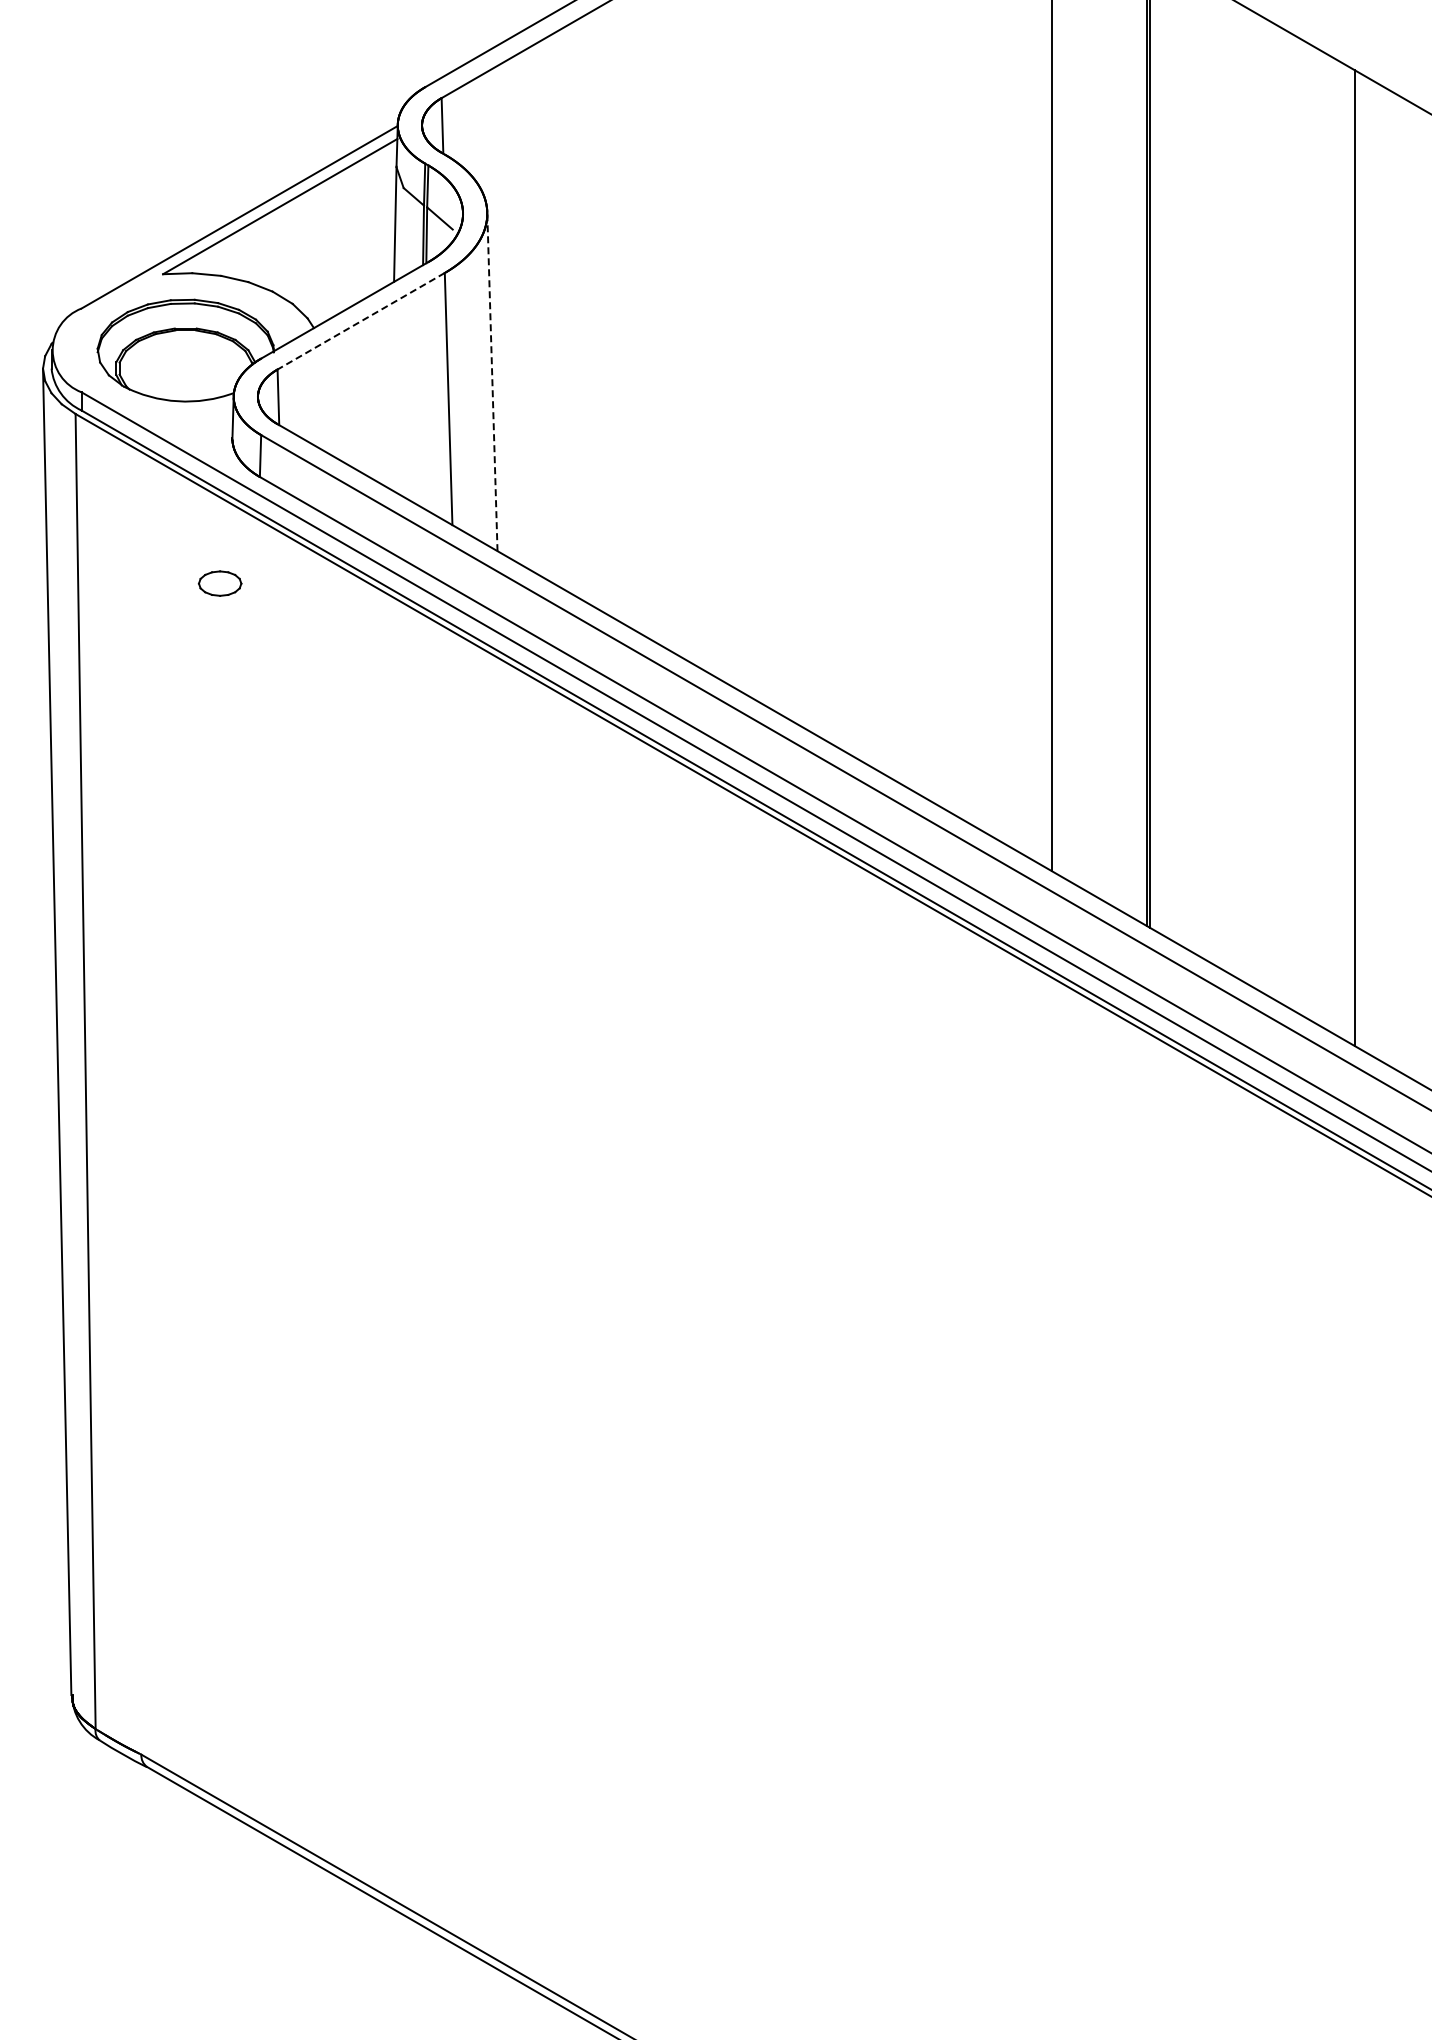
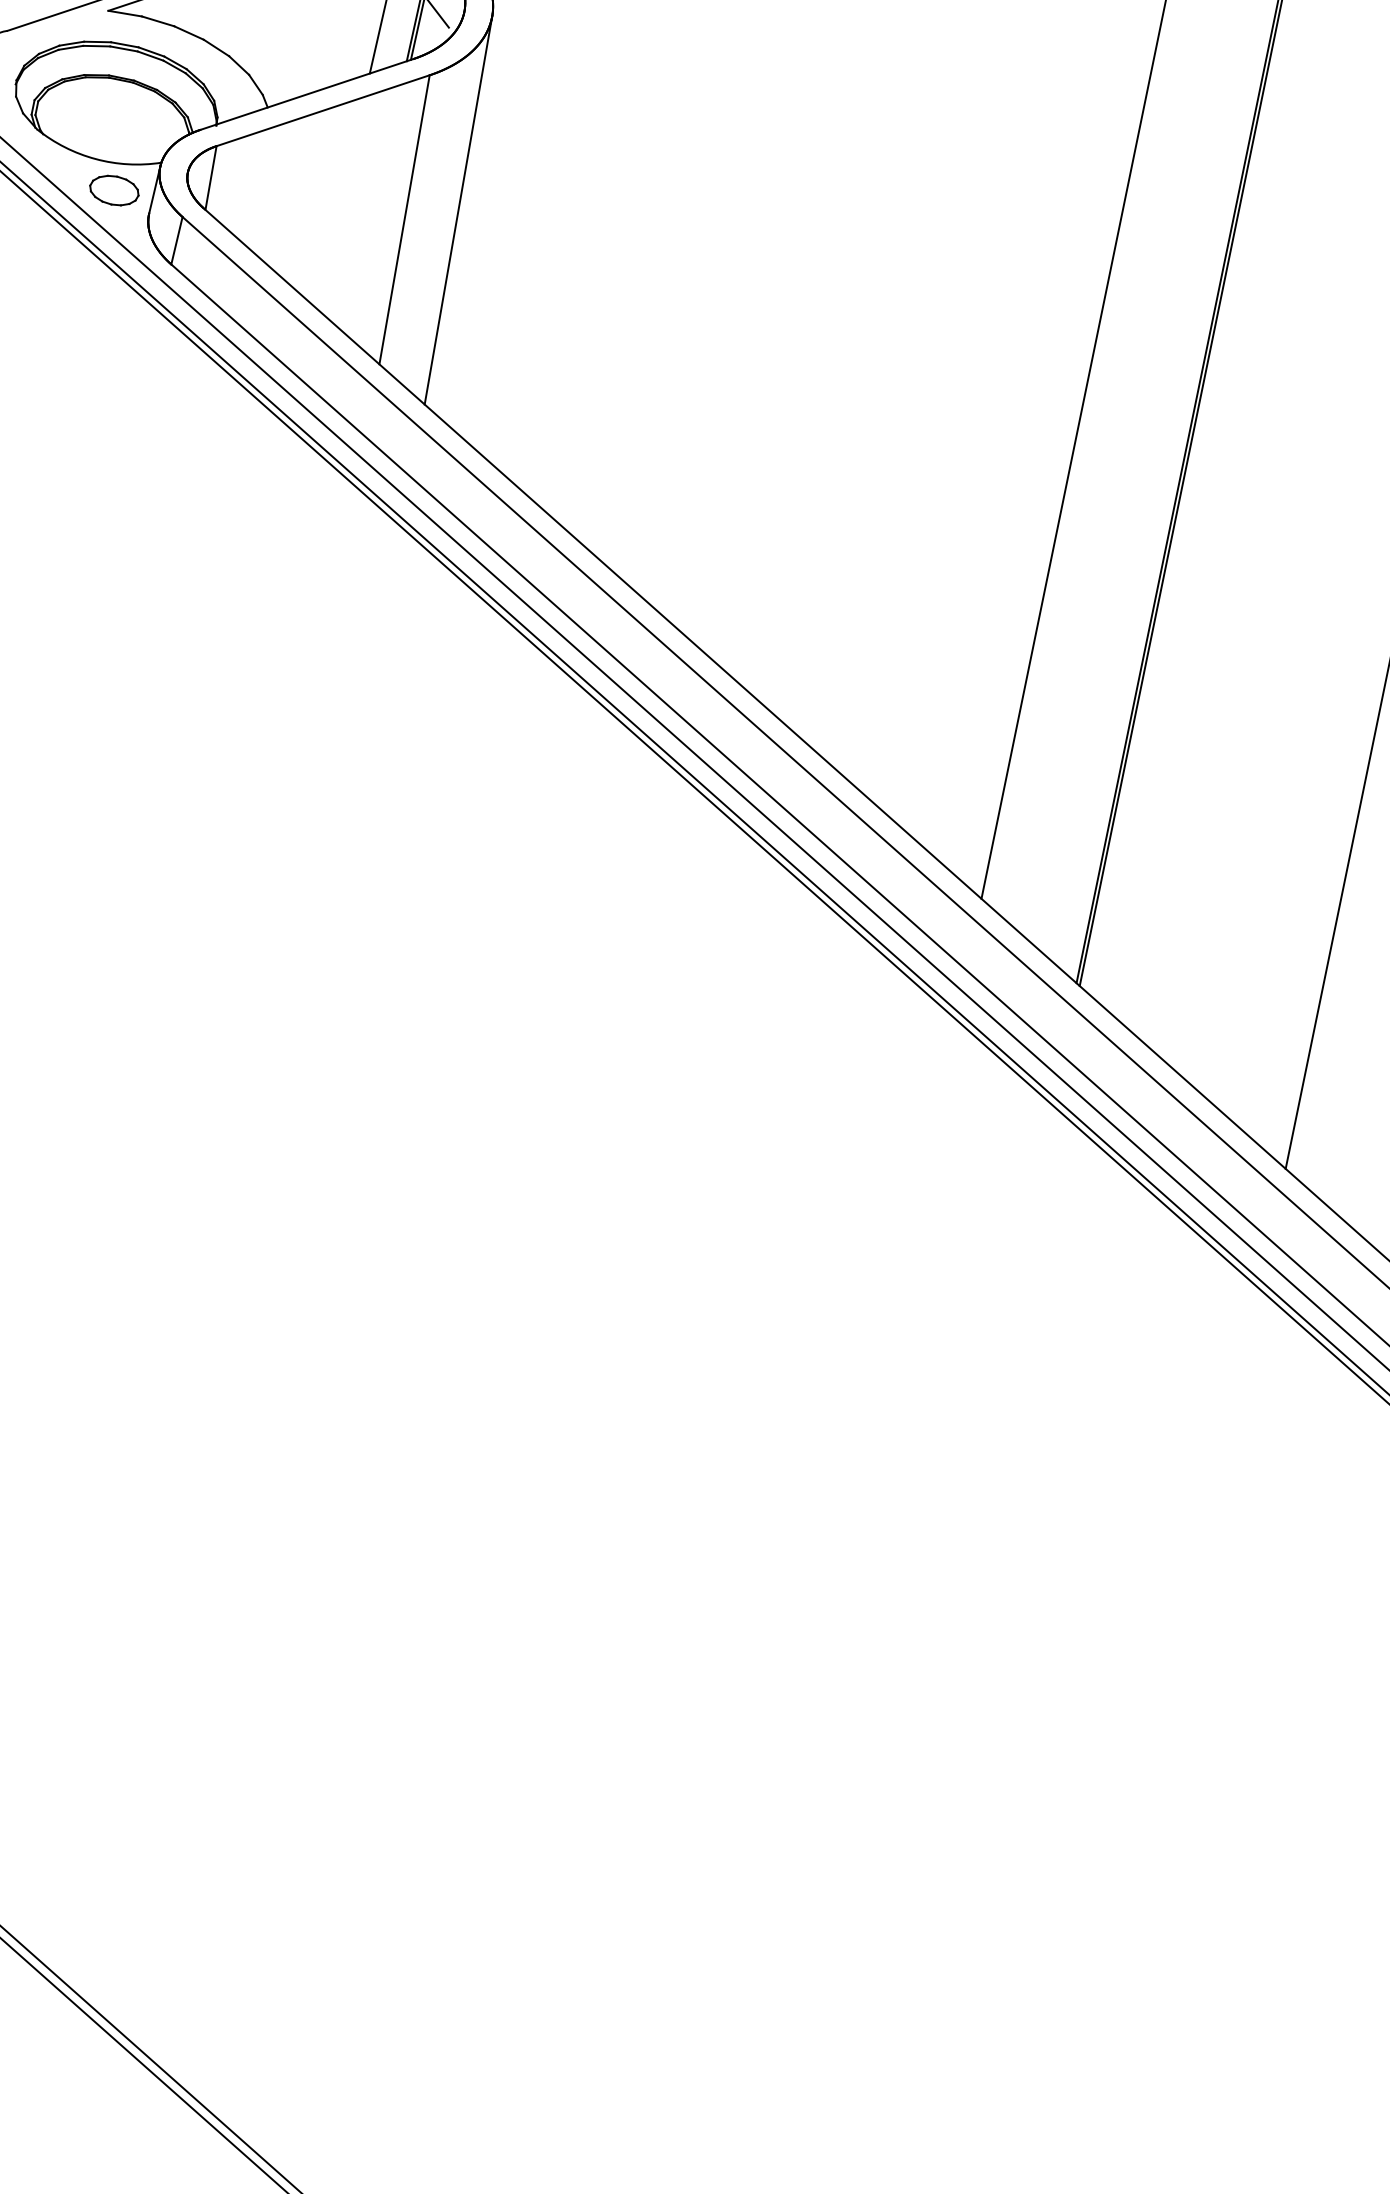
line: (361, 321) -> (323, 111), dashed -> solid
line: (492, 381) -> (458, 210), dashed -> solid
part: (219, 583) -> (113, 190), moved

